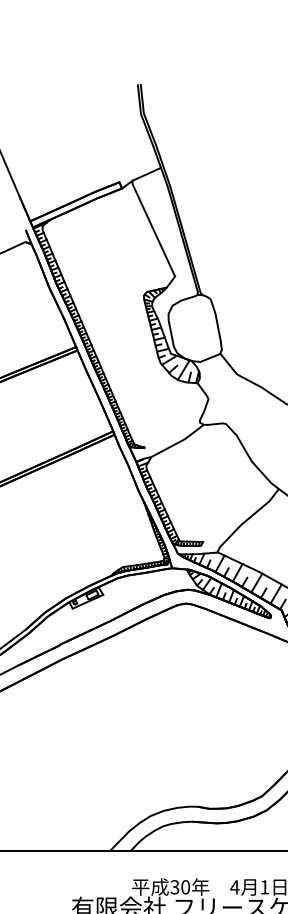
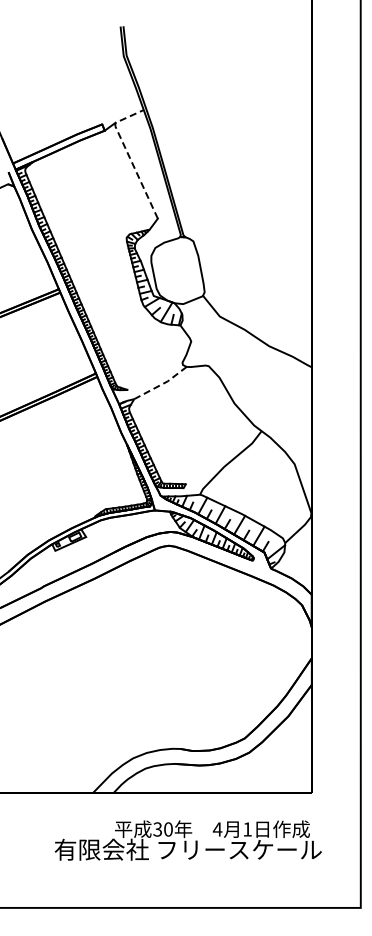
line: (145, 213) -> (128, 155), solid -> dashed
line: (178, 442) -> (161, 384), solid -> dashed

